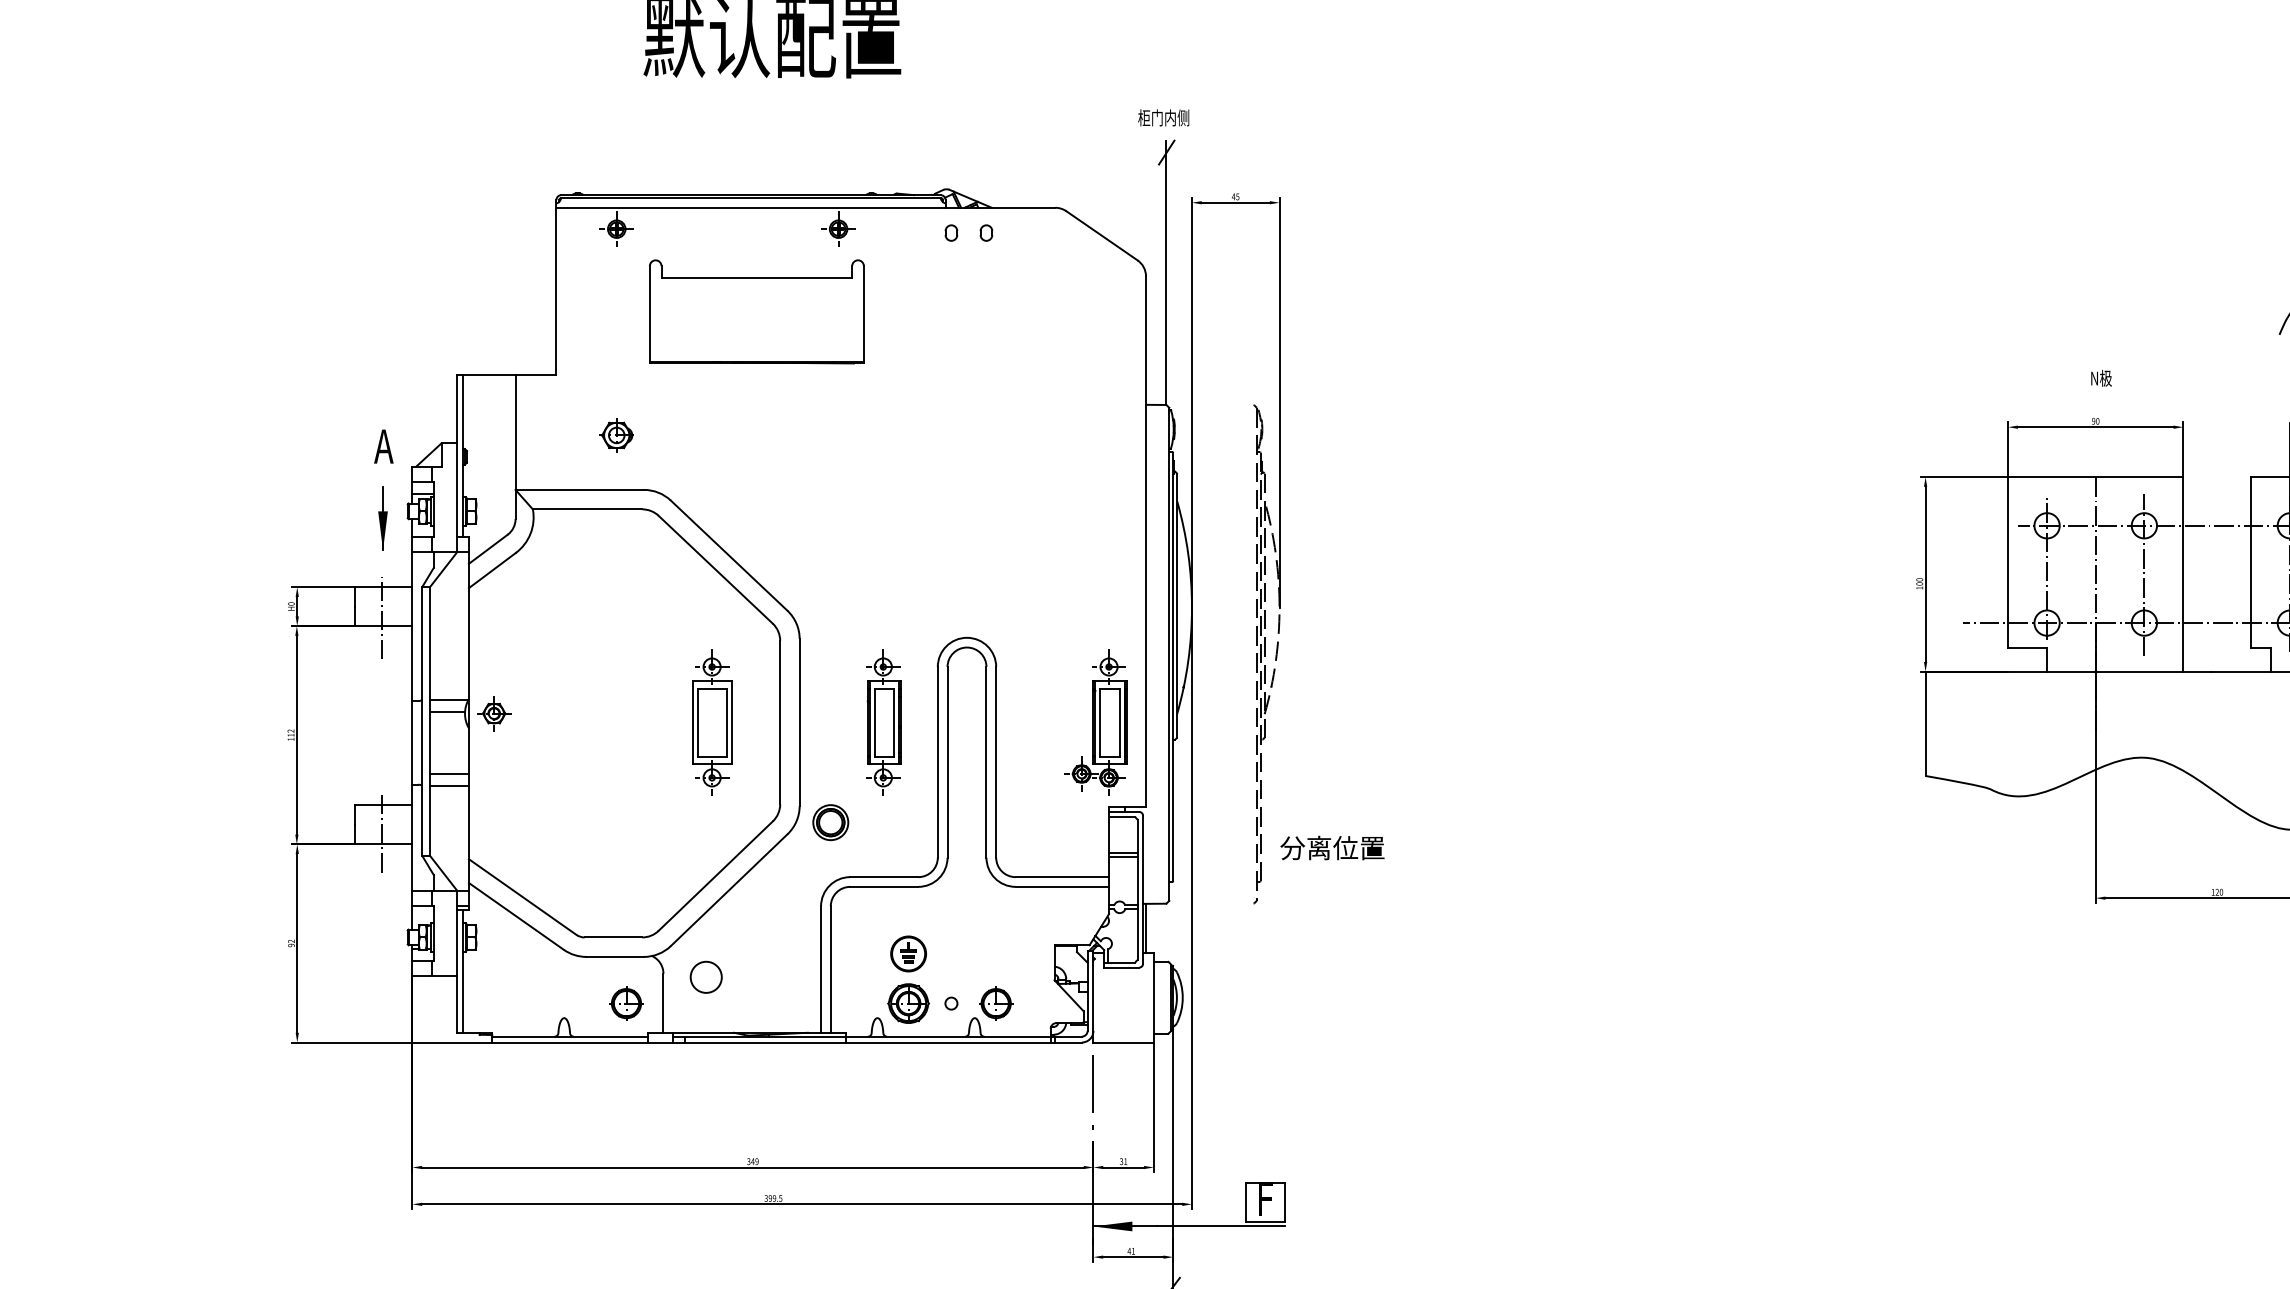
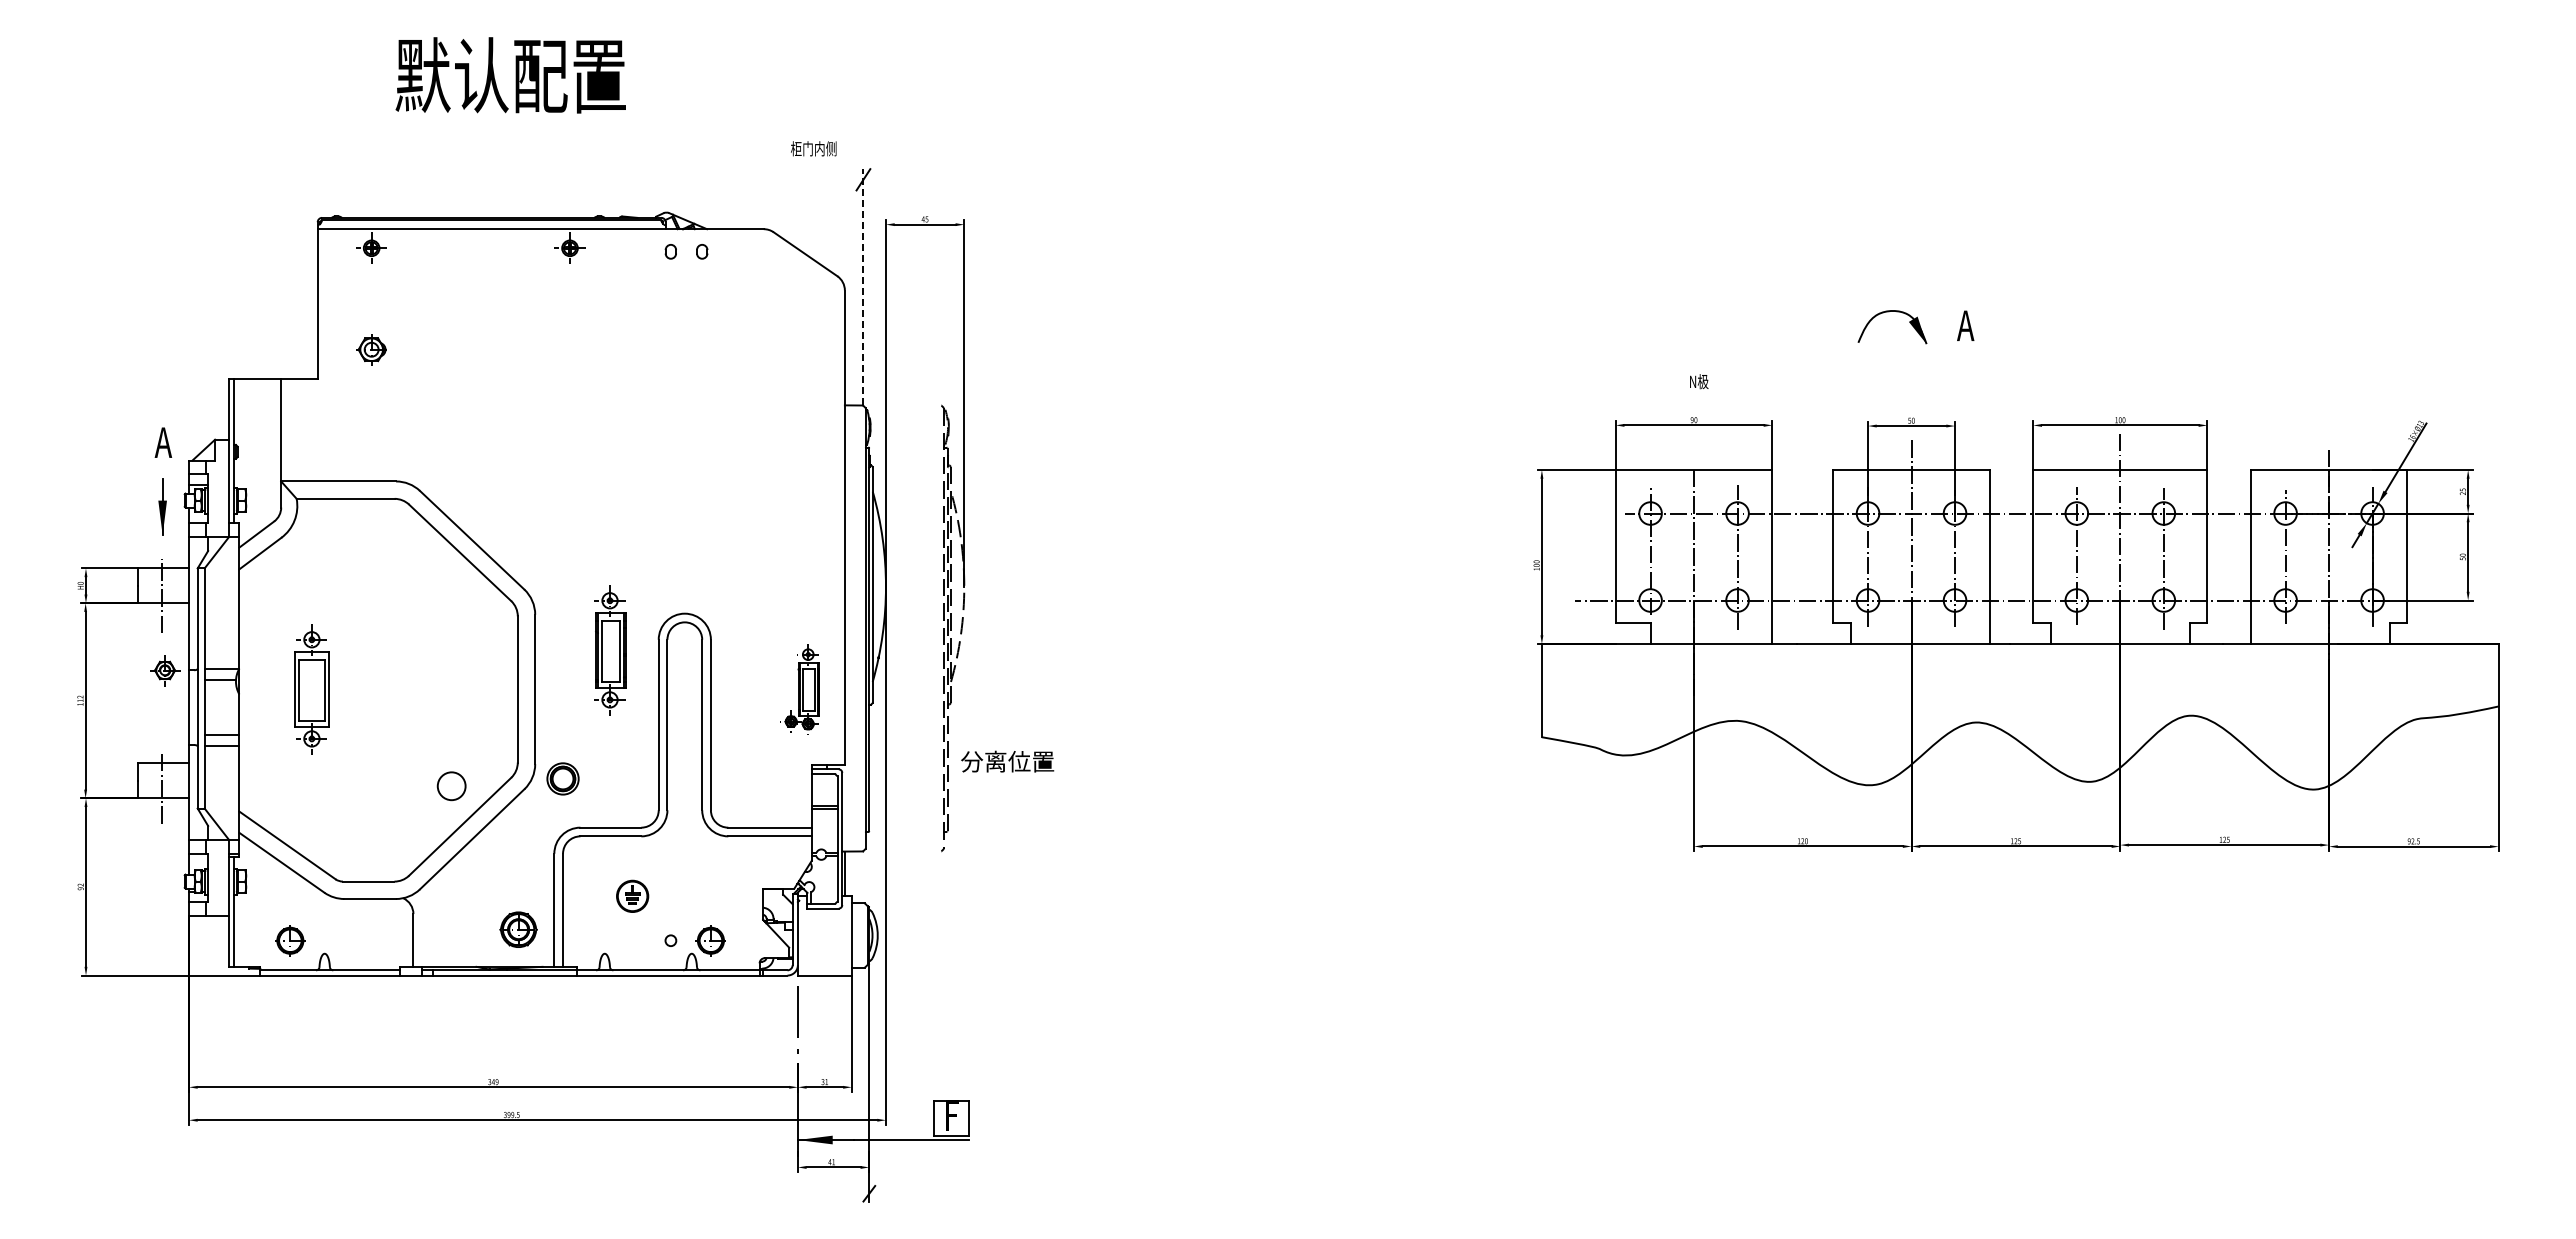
text: (1163, 117) -> (813, 148), moved
line: (1165, 271) -> (862, 286), solid -> dashed
part: (756, 312) -> (496, 322), removed
part: (616, 435) -> (371, 349), moved
part: (494, 713) -> (165, 670), moved
part: (711, 722) -> (311, 689), moved
part: (883, 722) -> (610, 650), moved
part: (1095, 722) -> (799, 689), size x0.7
text: (1332, 847) -> (1007, 761), moved
circle: (706, 977) -> (451, 786), moved
part: (626, 1003) -> (290, 940), moved
part: (908, 1003) -> (518, 929), moved

